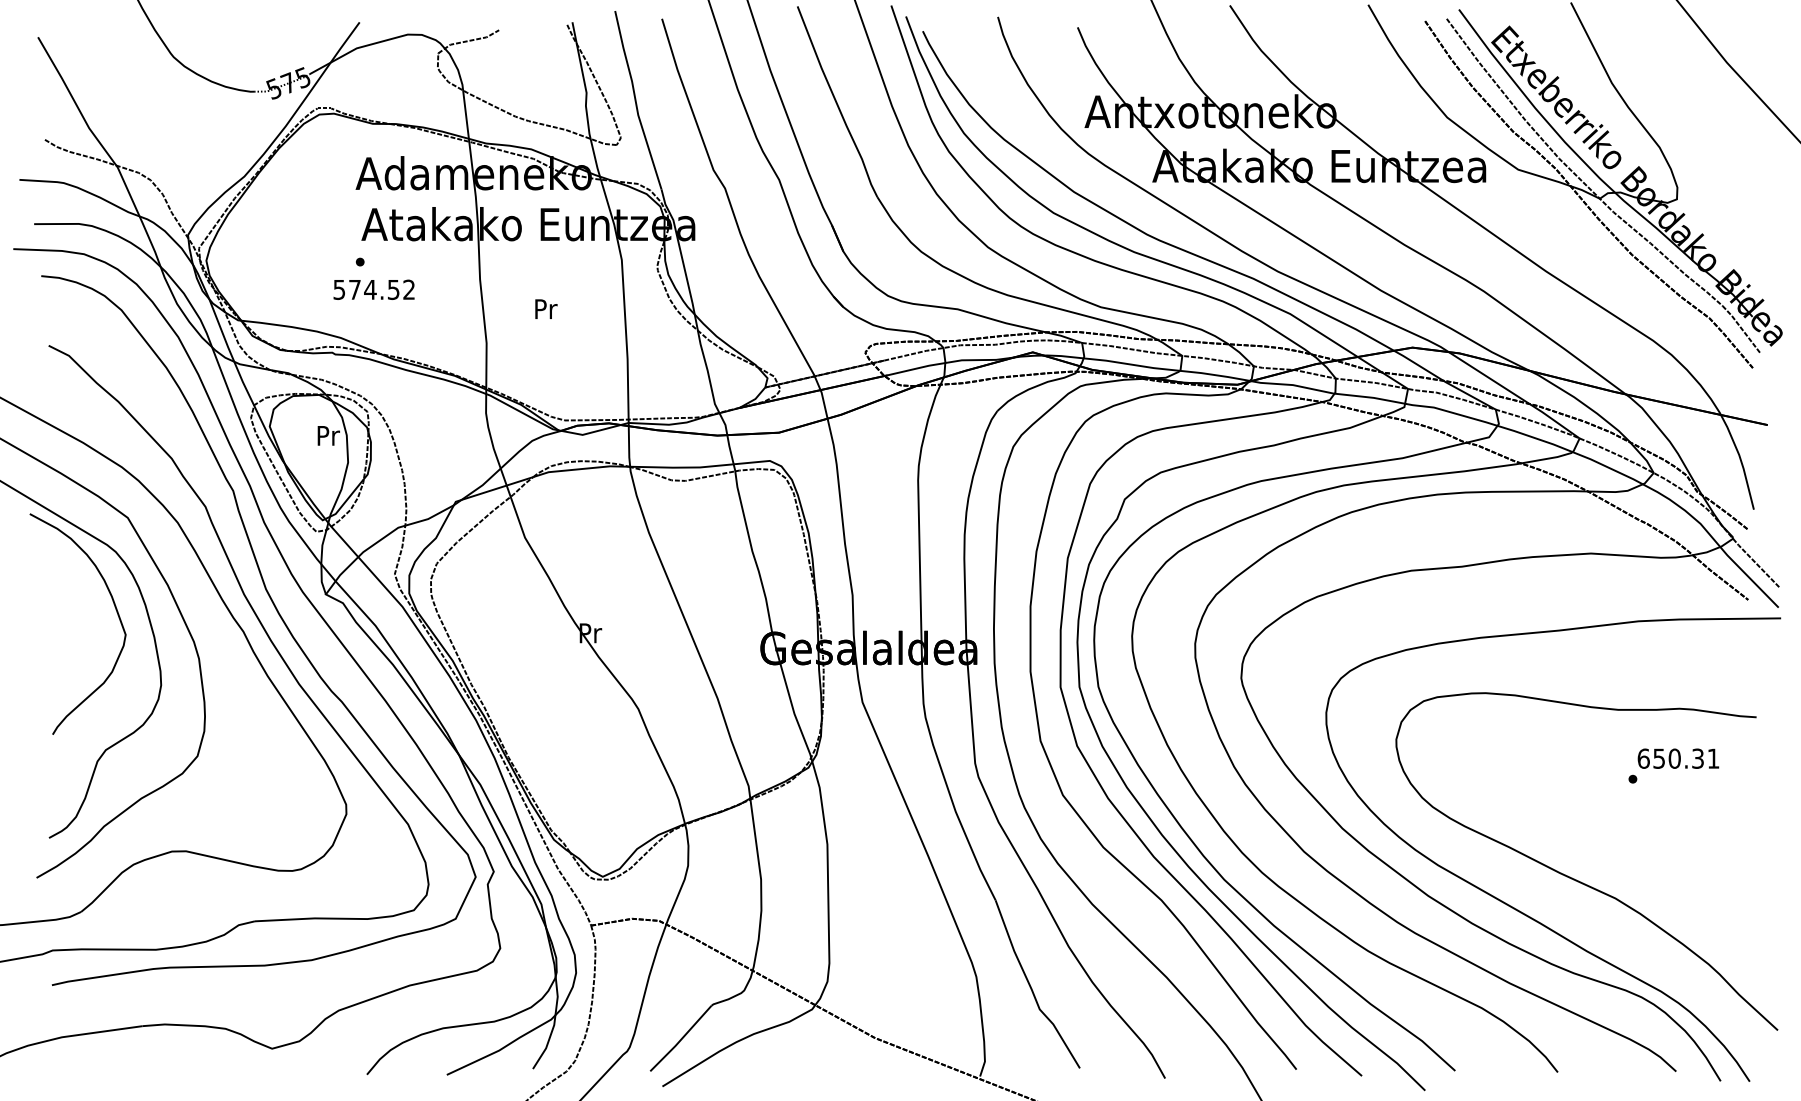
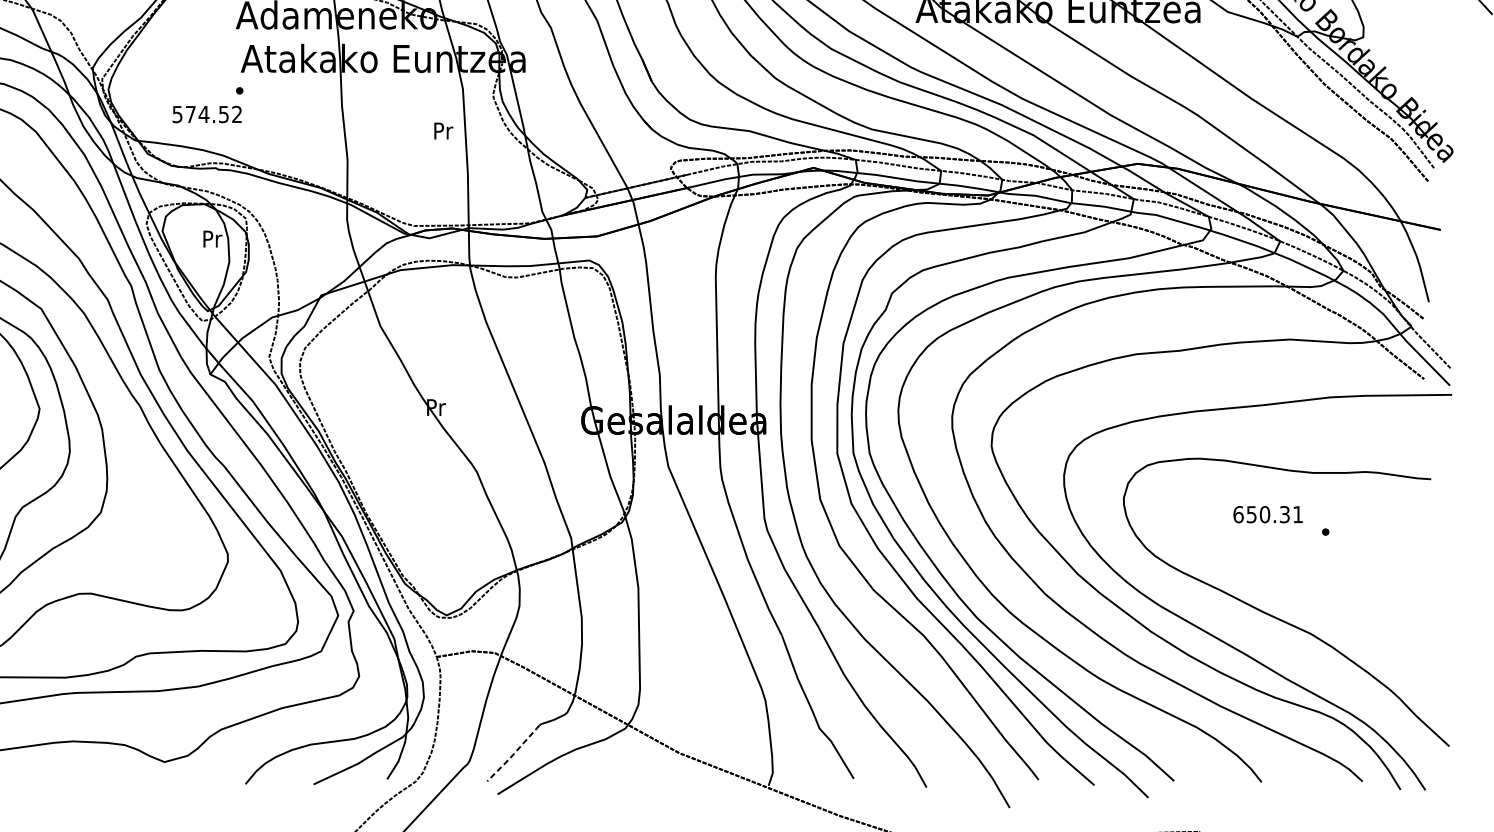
text: (373, 289) -> (206, 114), moved
text: (546, 308) -> (443, 130), moved
text: (1678, 758) -> (1268, 514), moved
line: (680, 1040) -> (513, 755), solid -> dashed

